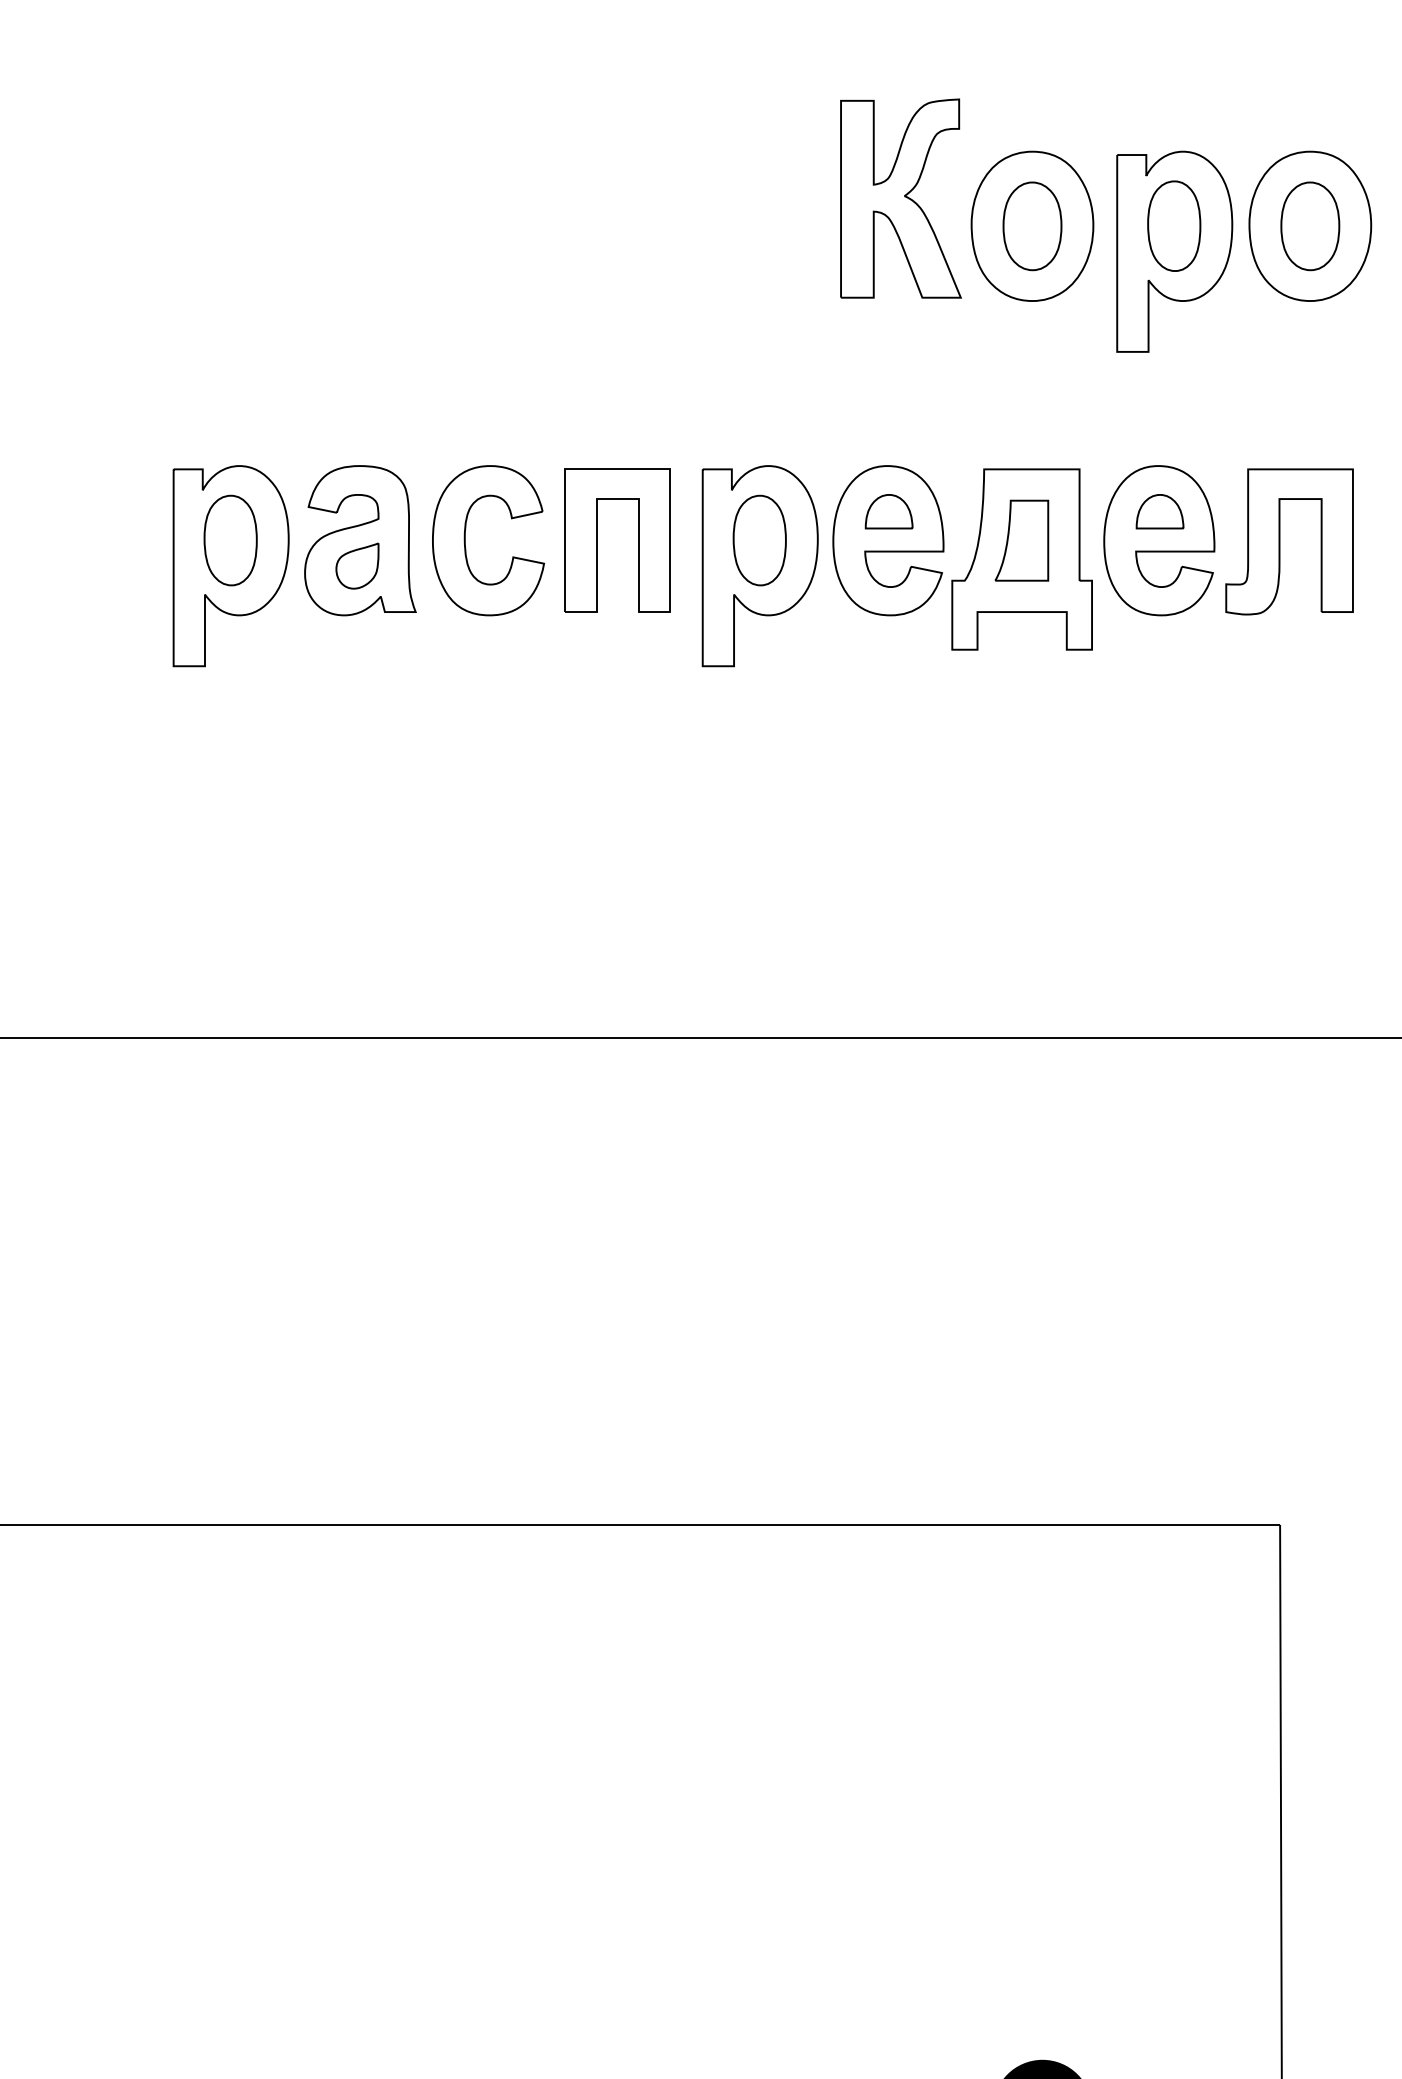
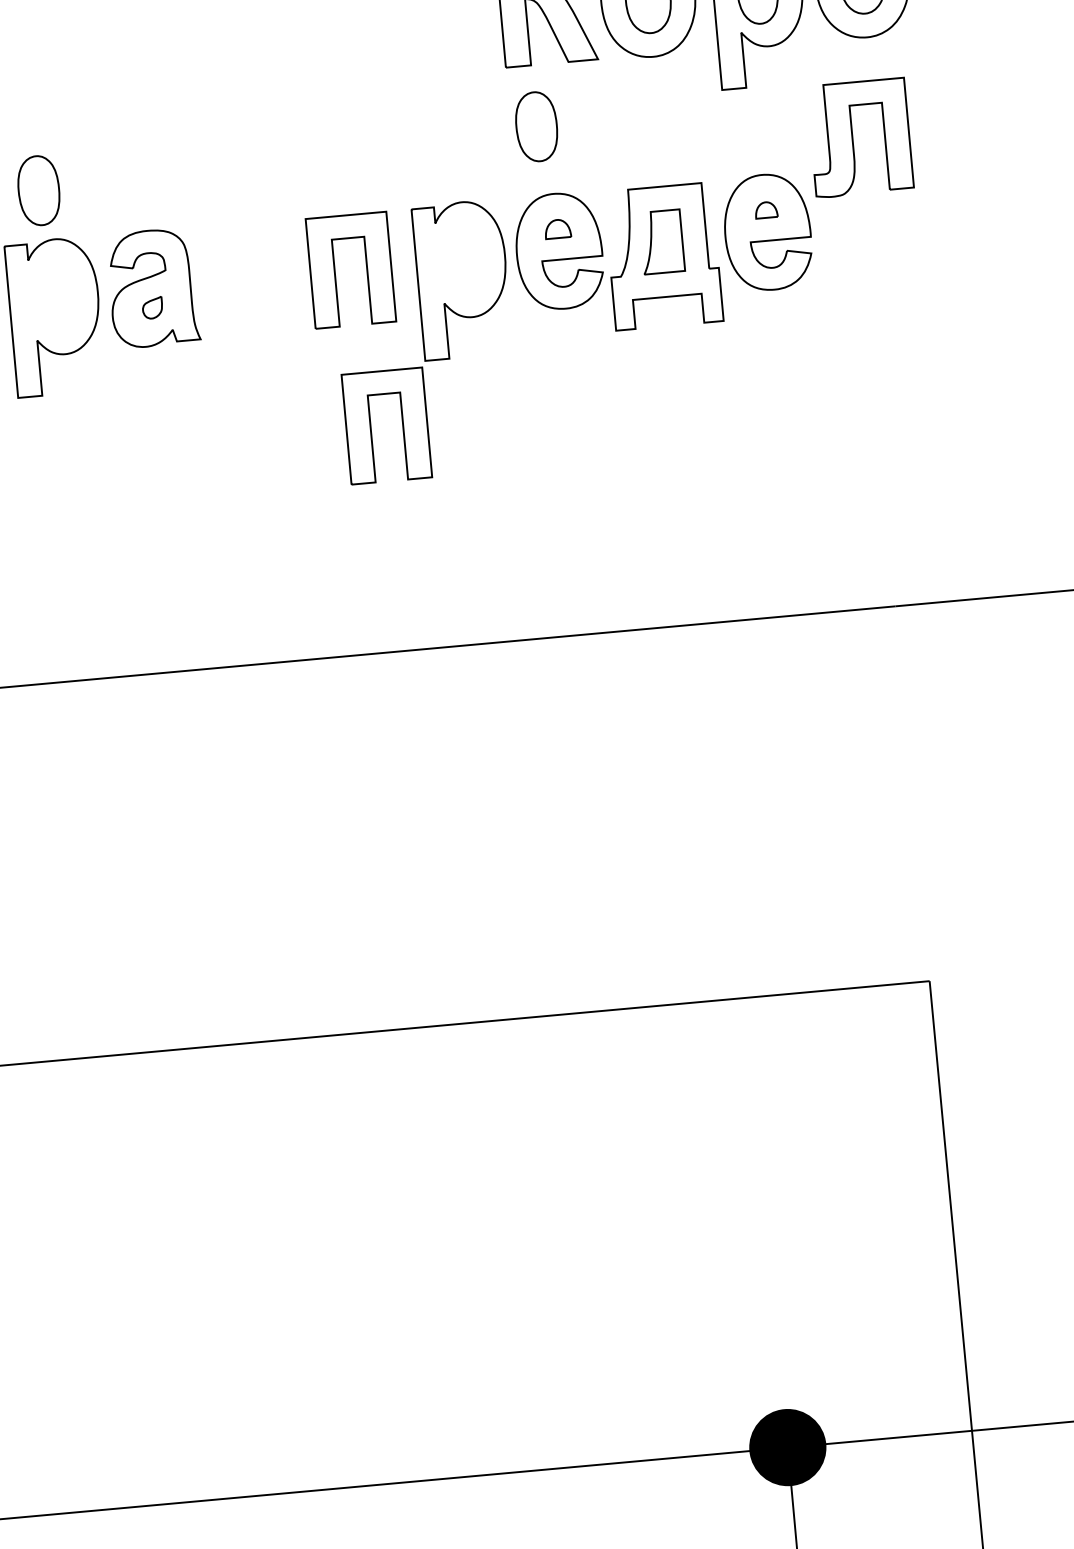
part: (888, 511) -> (557, 228), size x0.7
part: (1159, 511) -> (765, 209), size x0.6
part: (230, 540) -> (38, 190), moved
part: (465, 540) -> (233, 280), removed
part: (759, 540) -> (536, 126), moved
part: (1280, 541) -> (853, 138), moved
part: (357, 565) -> (152, 307), size x0.6
part: (625, 745) -> (371, 427), added

